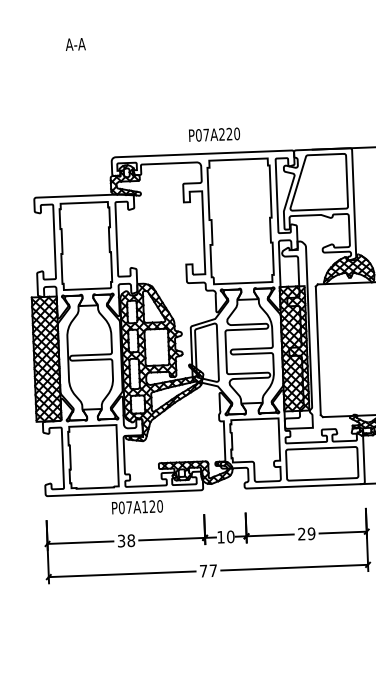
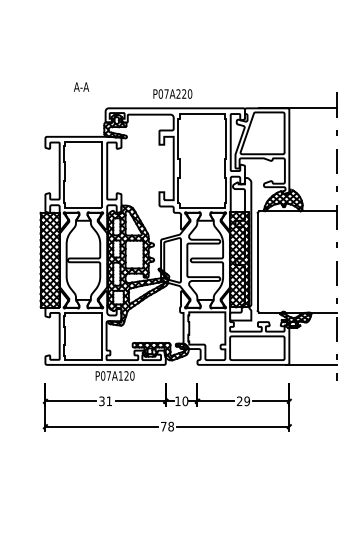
text: (75, 43) -> (81, 86), moved
text: (214, 134) -> (172, 93), moved
text: (131, 540) -> (109, 401), 38 -> 31
text: (212, 570) -> (170, 426), 77 -> 78

